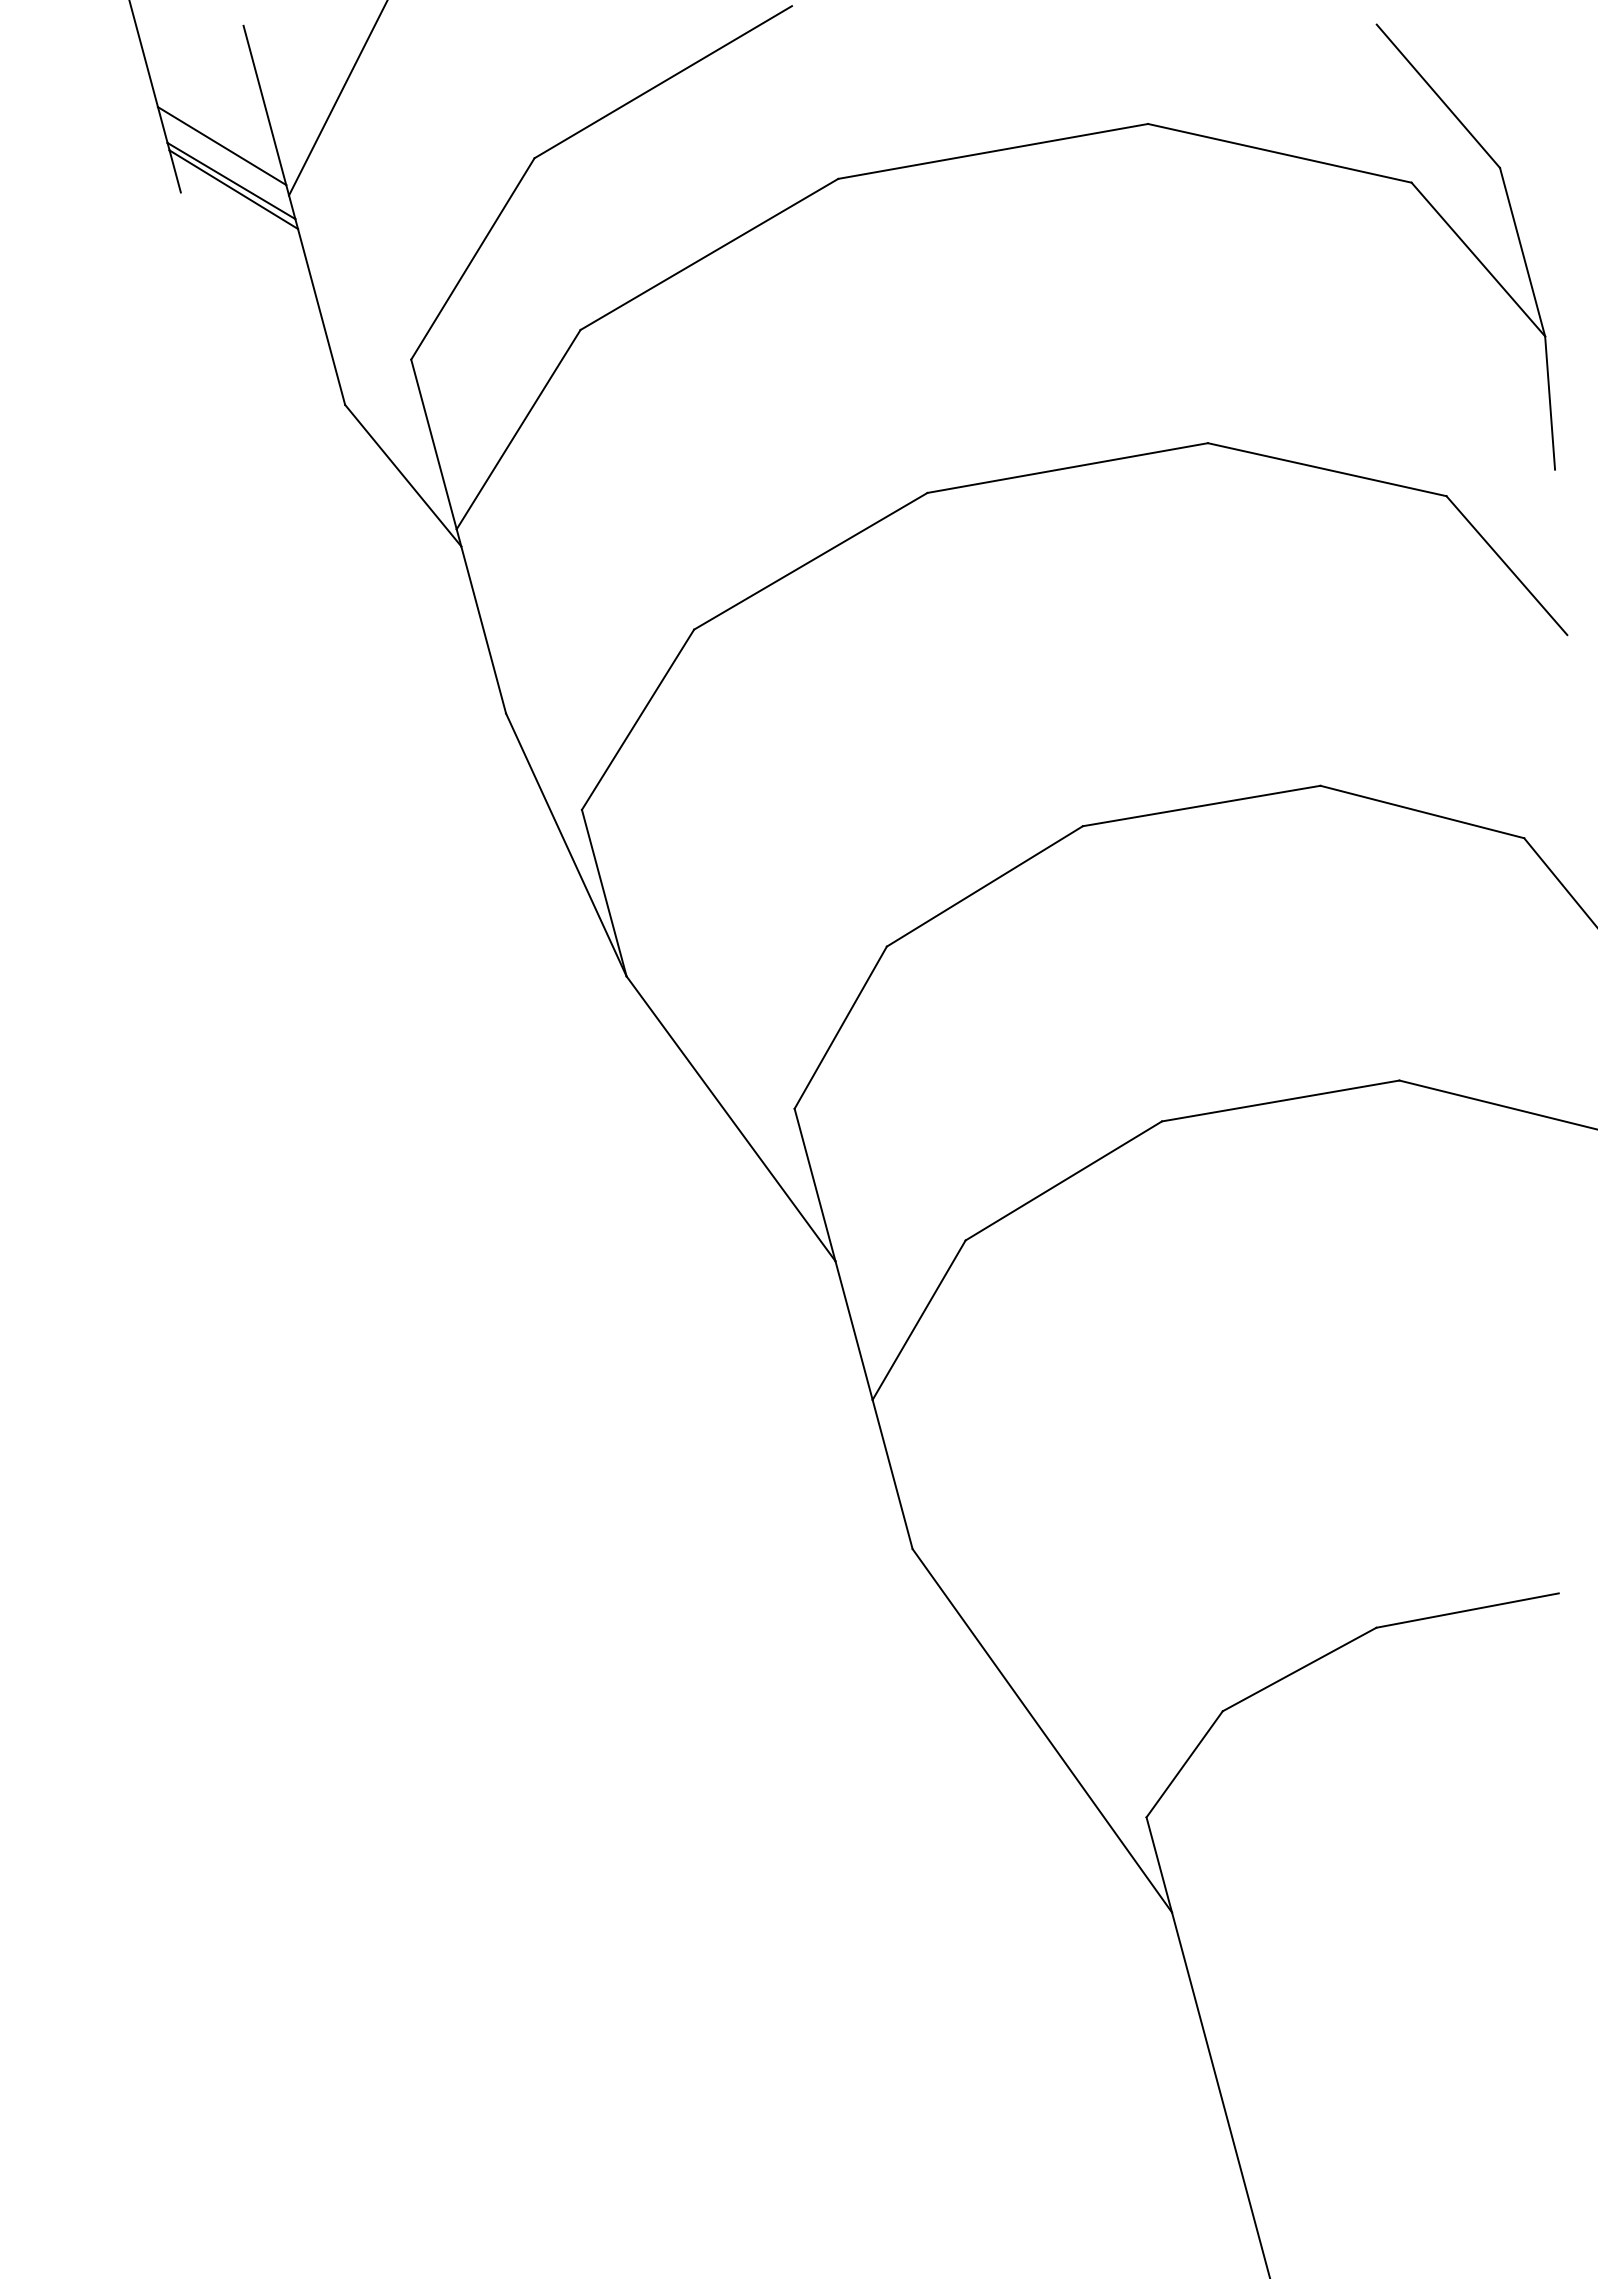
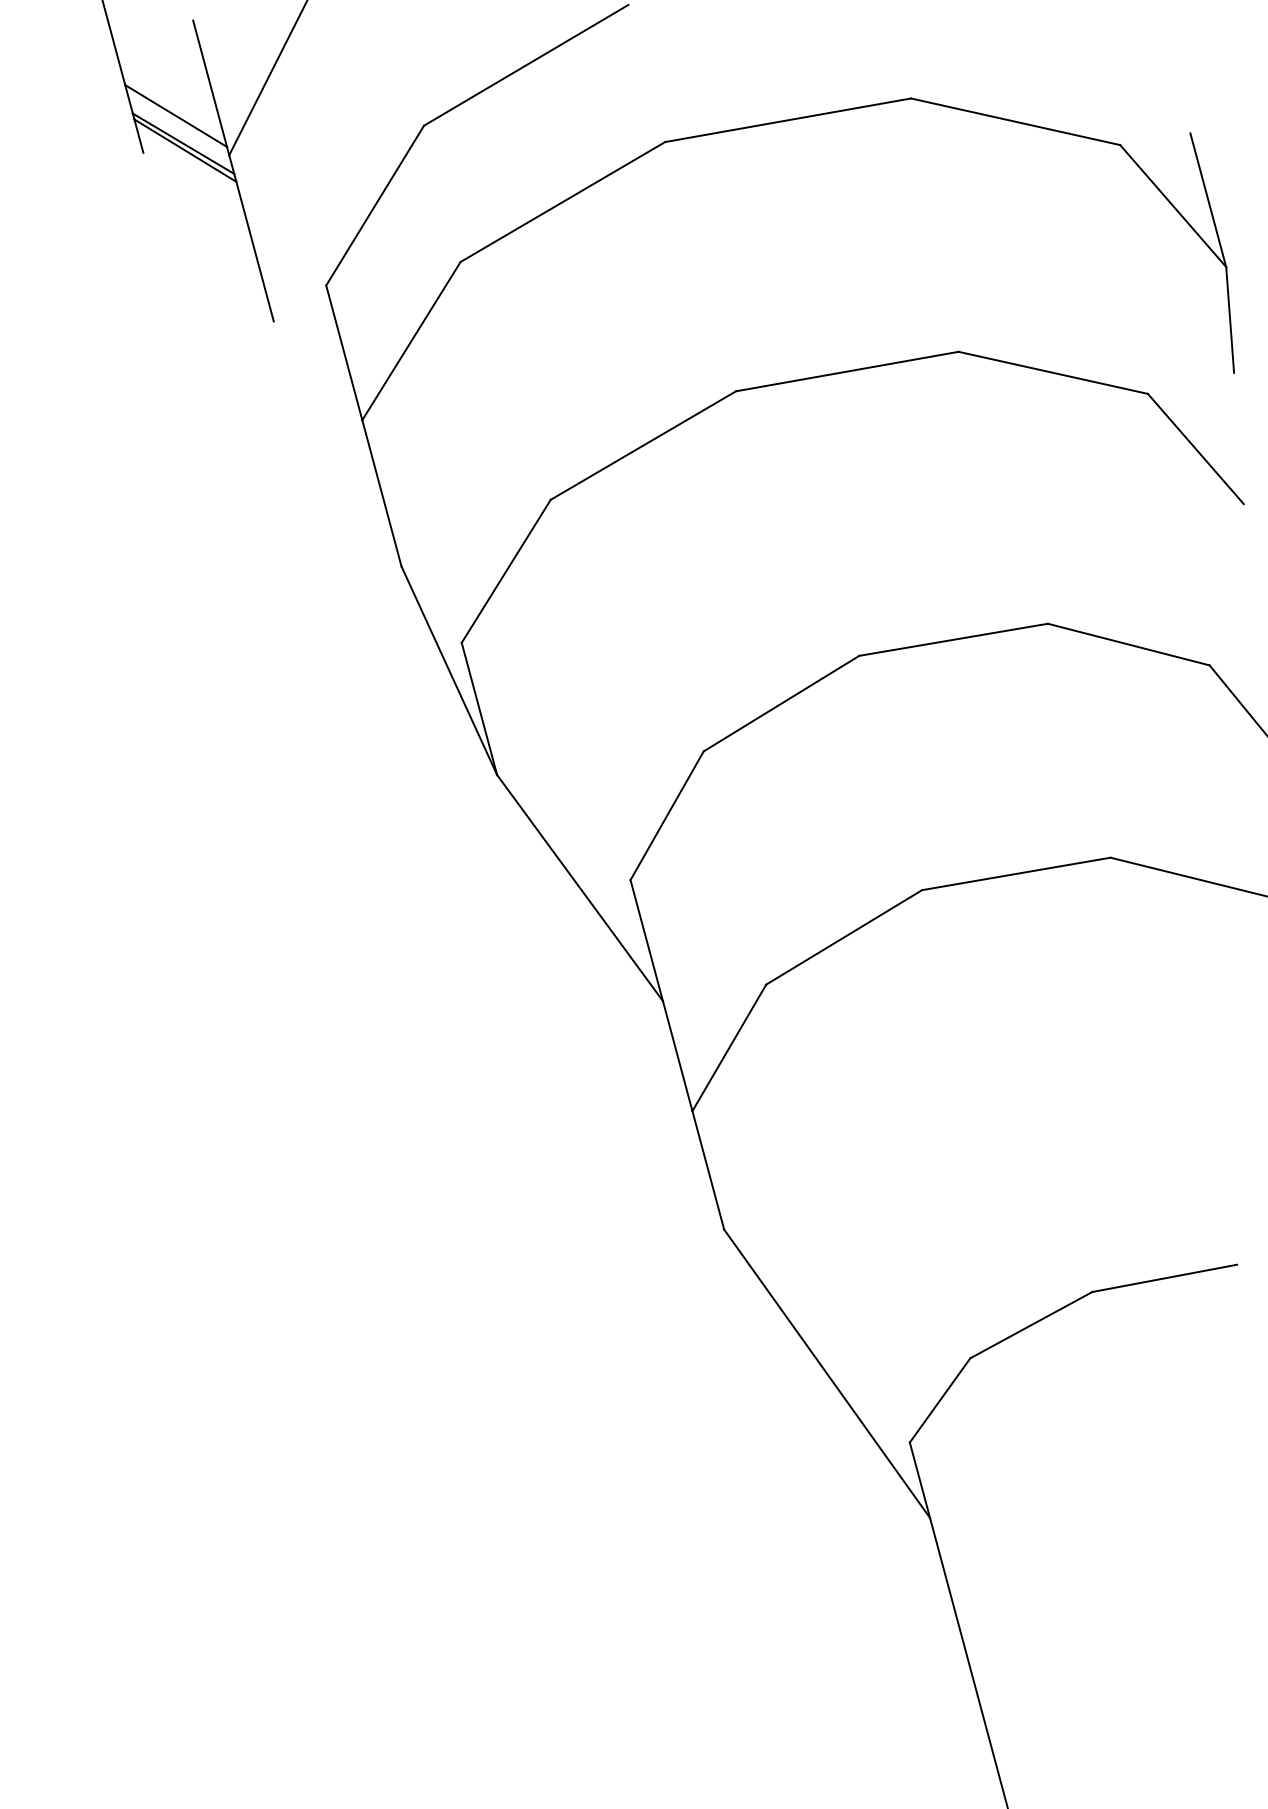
line: (1438, 95) -> (1141, 75), removed
line: (403, 475) -> (320, 377), removed

